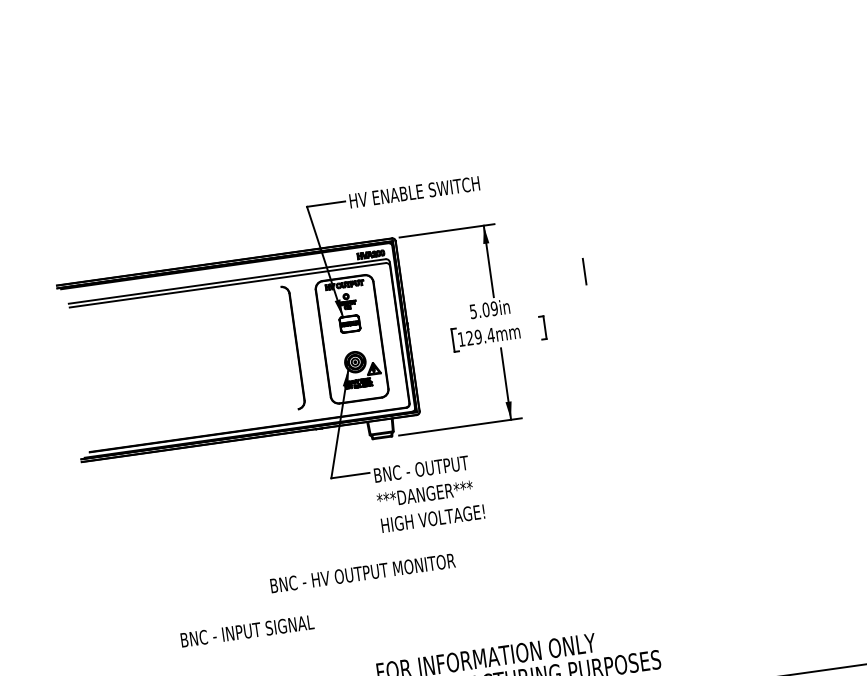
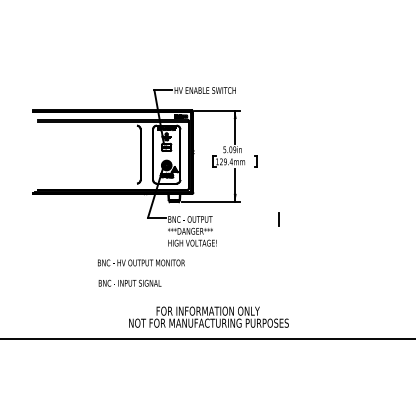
line: (583, 271) -> (278, 219), moved
text: (362, 572) -> (141, 262), moved
text: (245, 629) -> (129, 282), moved

